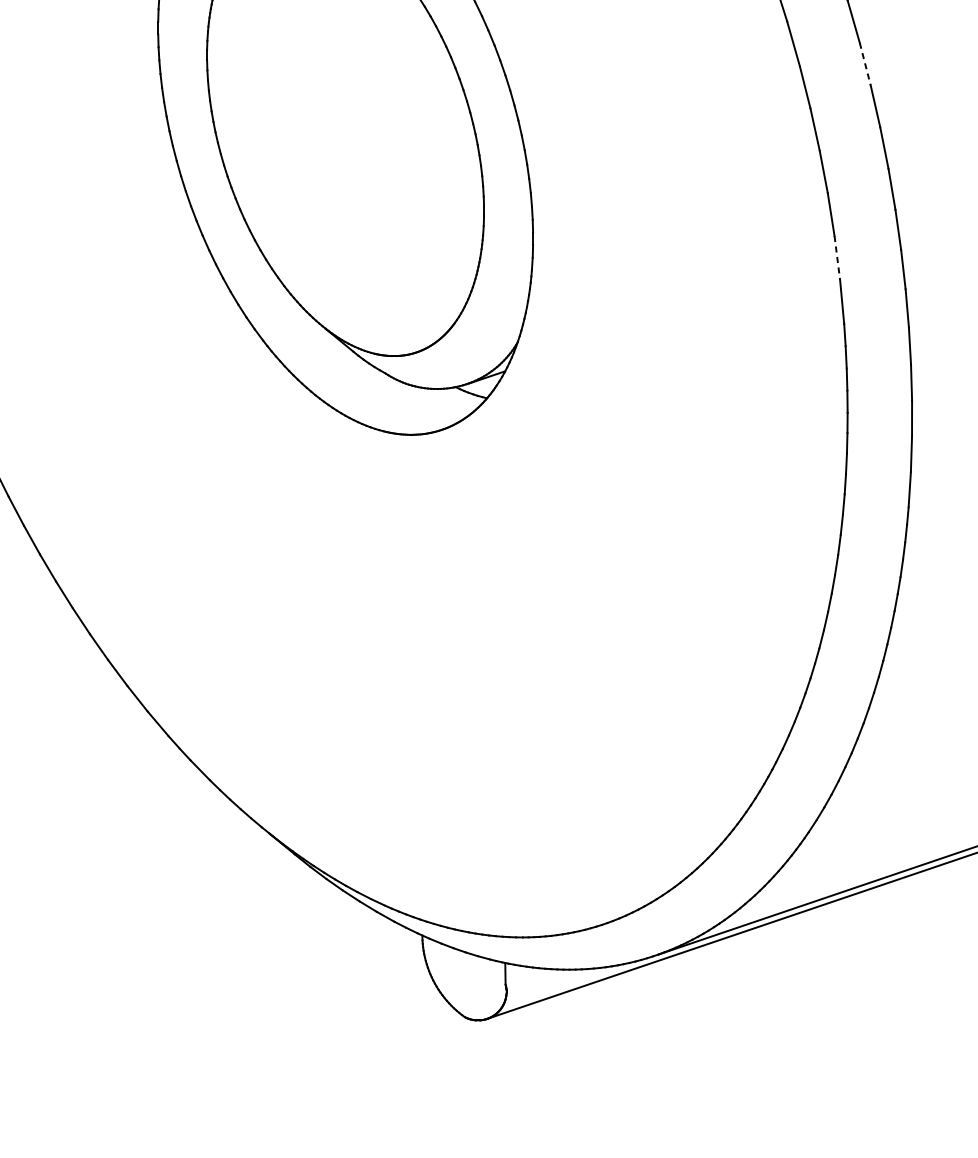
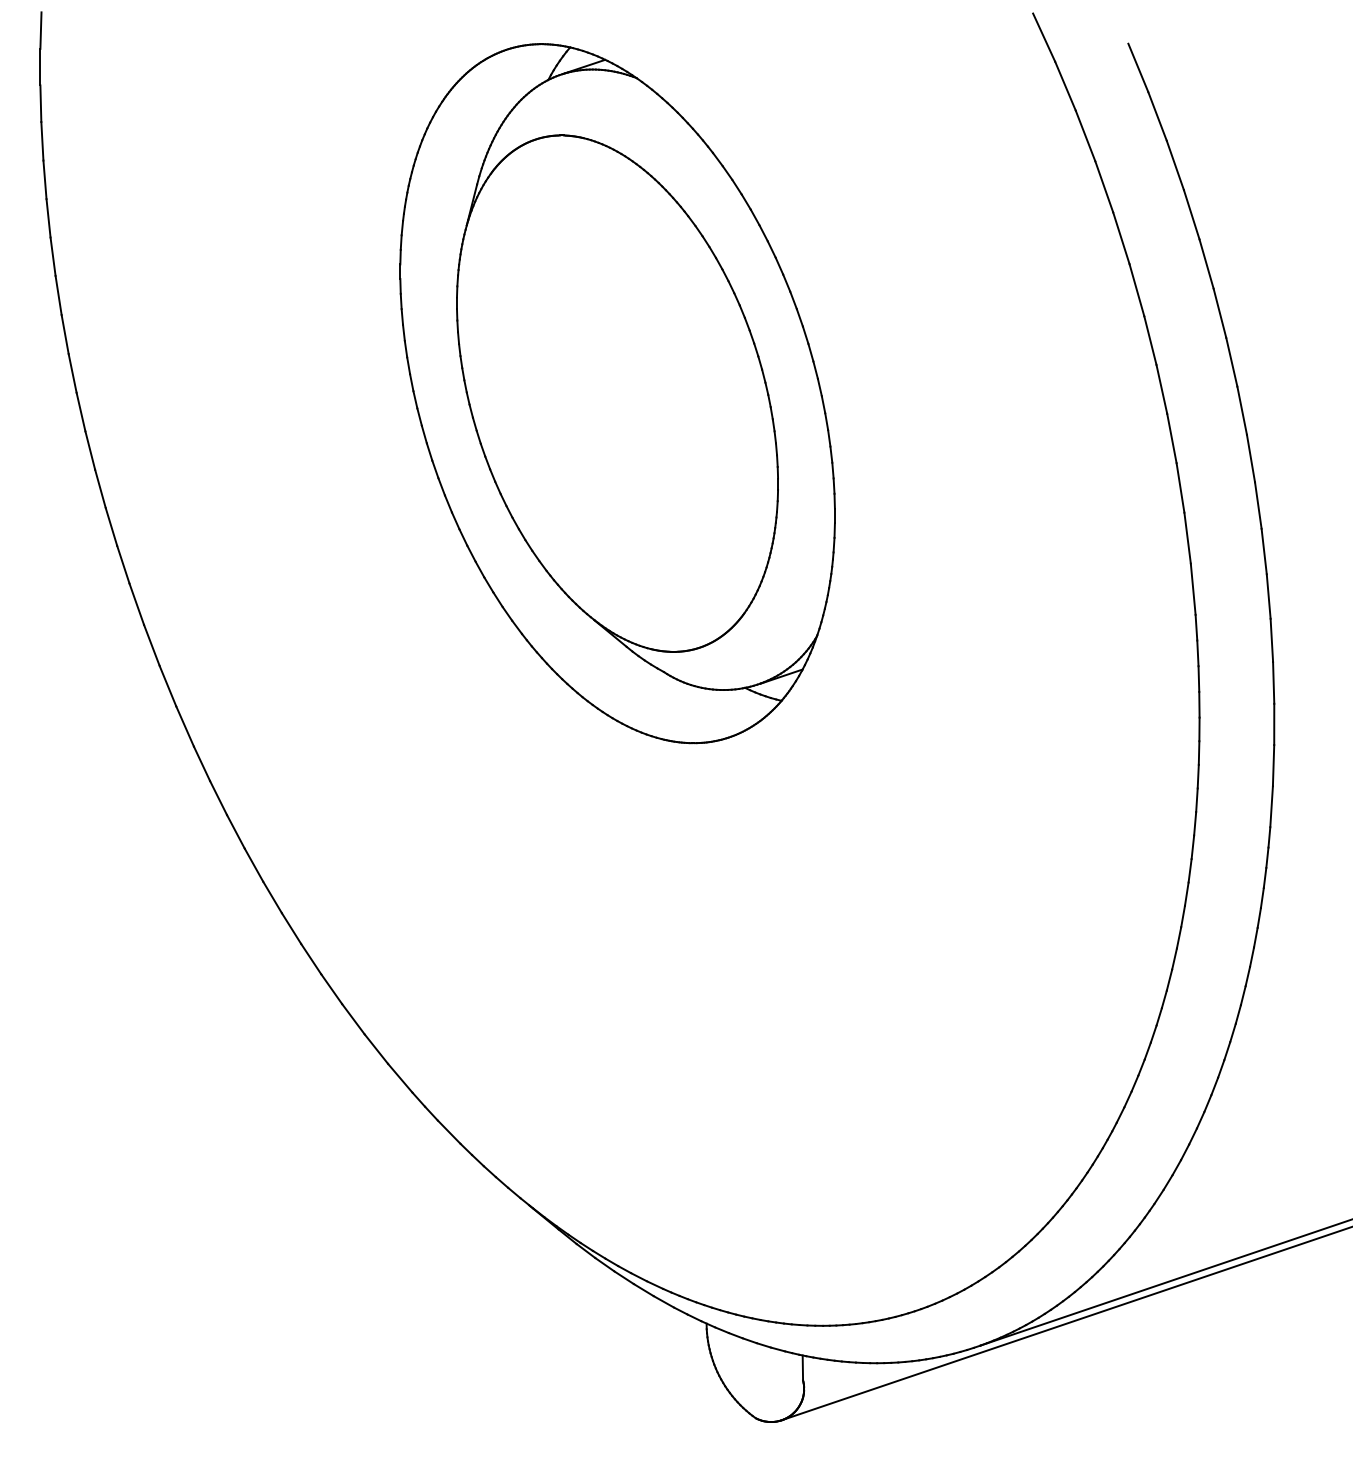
line: (865, 64) -> (1220, 313), dashed -> solid
line: (837, 258) -> (1187, 538), dashed -> solid

